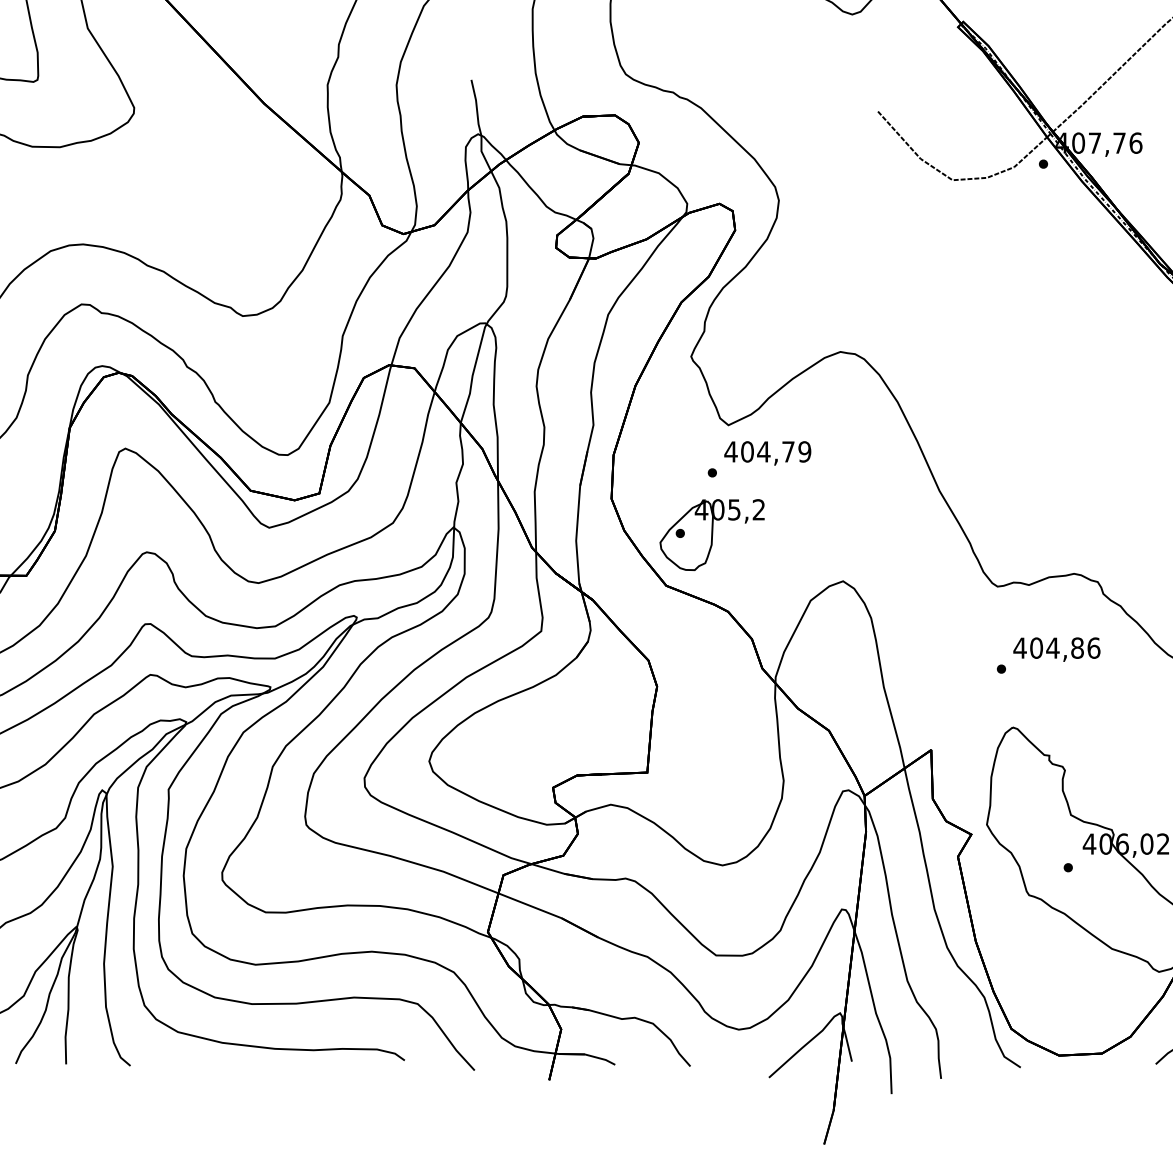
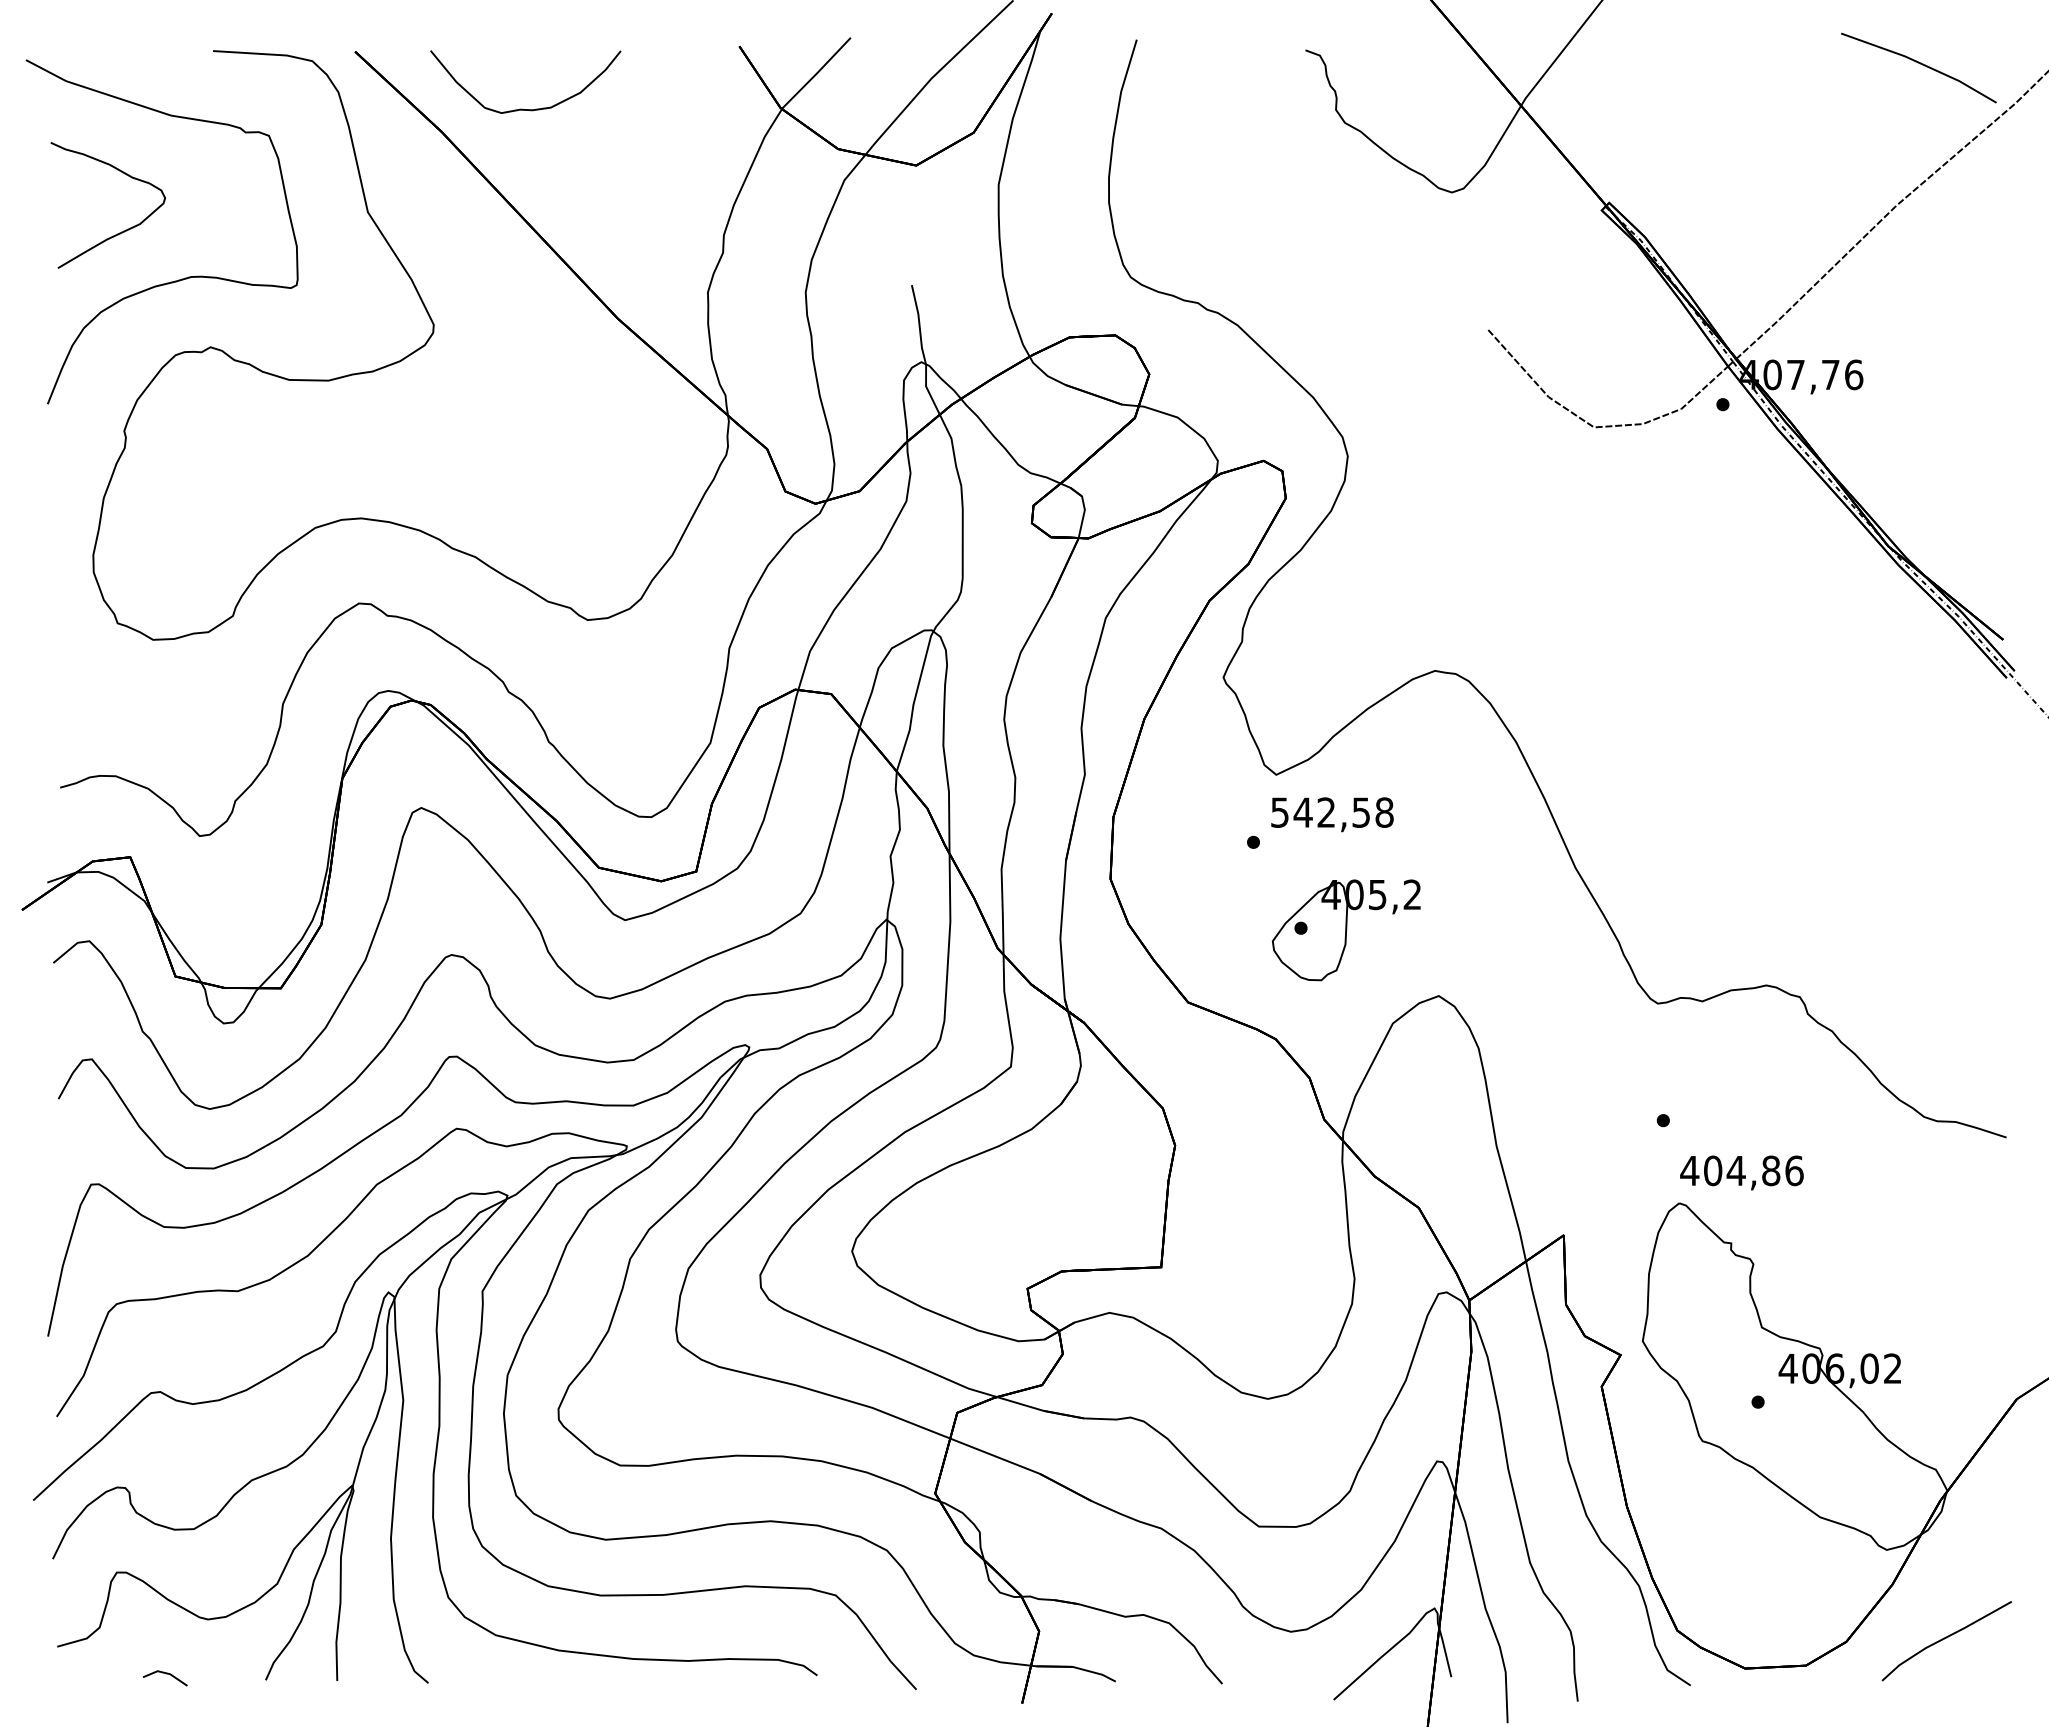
text: (767, 451) -> (1331, 812), 404,79 -> 542,58
part: (712, 535) -> (1346, 930), moved
text: (1056, 649) -> (1741, 1172), moved

